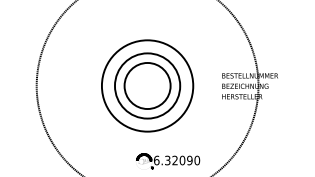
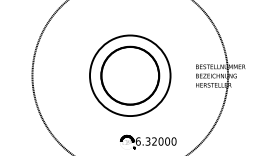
circle: (147, 85) -> (130, 75), size x1.43
text: (189, 160) -> (167, 141), 6.32090 -> 6.32000

